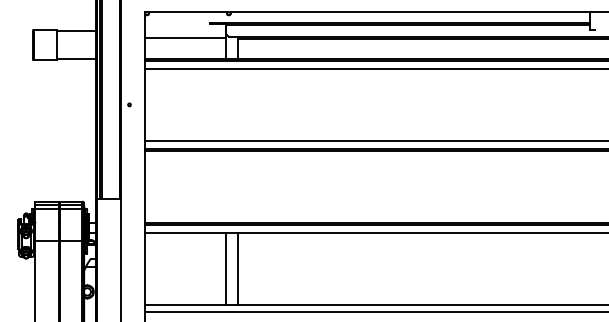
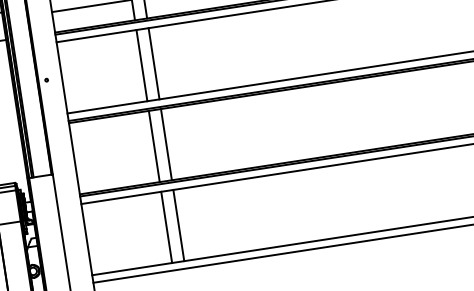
line: (225, 104) -> (141, 65), added
line: (238, 104) -> (154, 63), added
line: (225, 186) -> (153, 146), added
line: (238, 186) -> (166, 144), added

